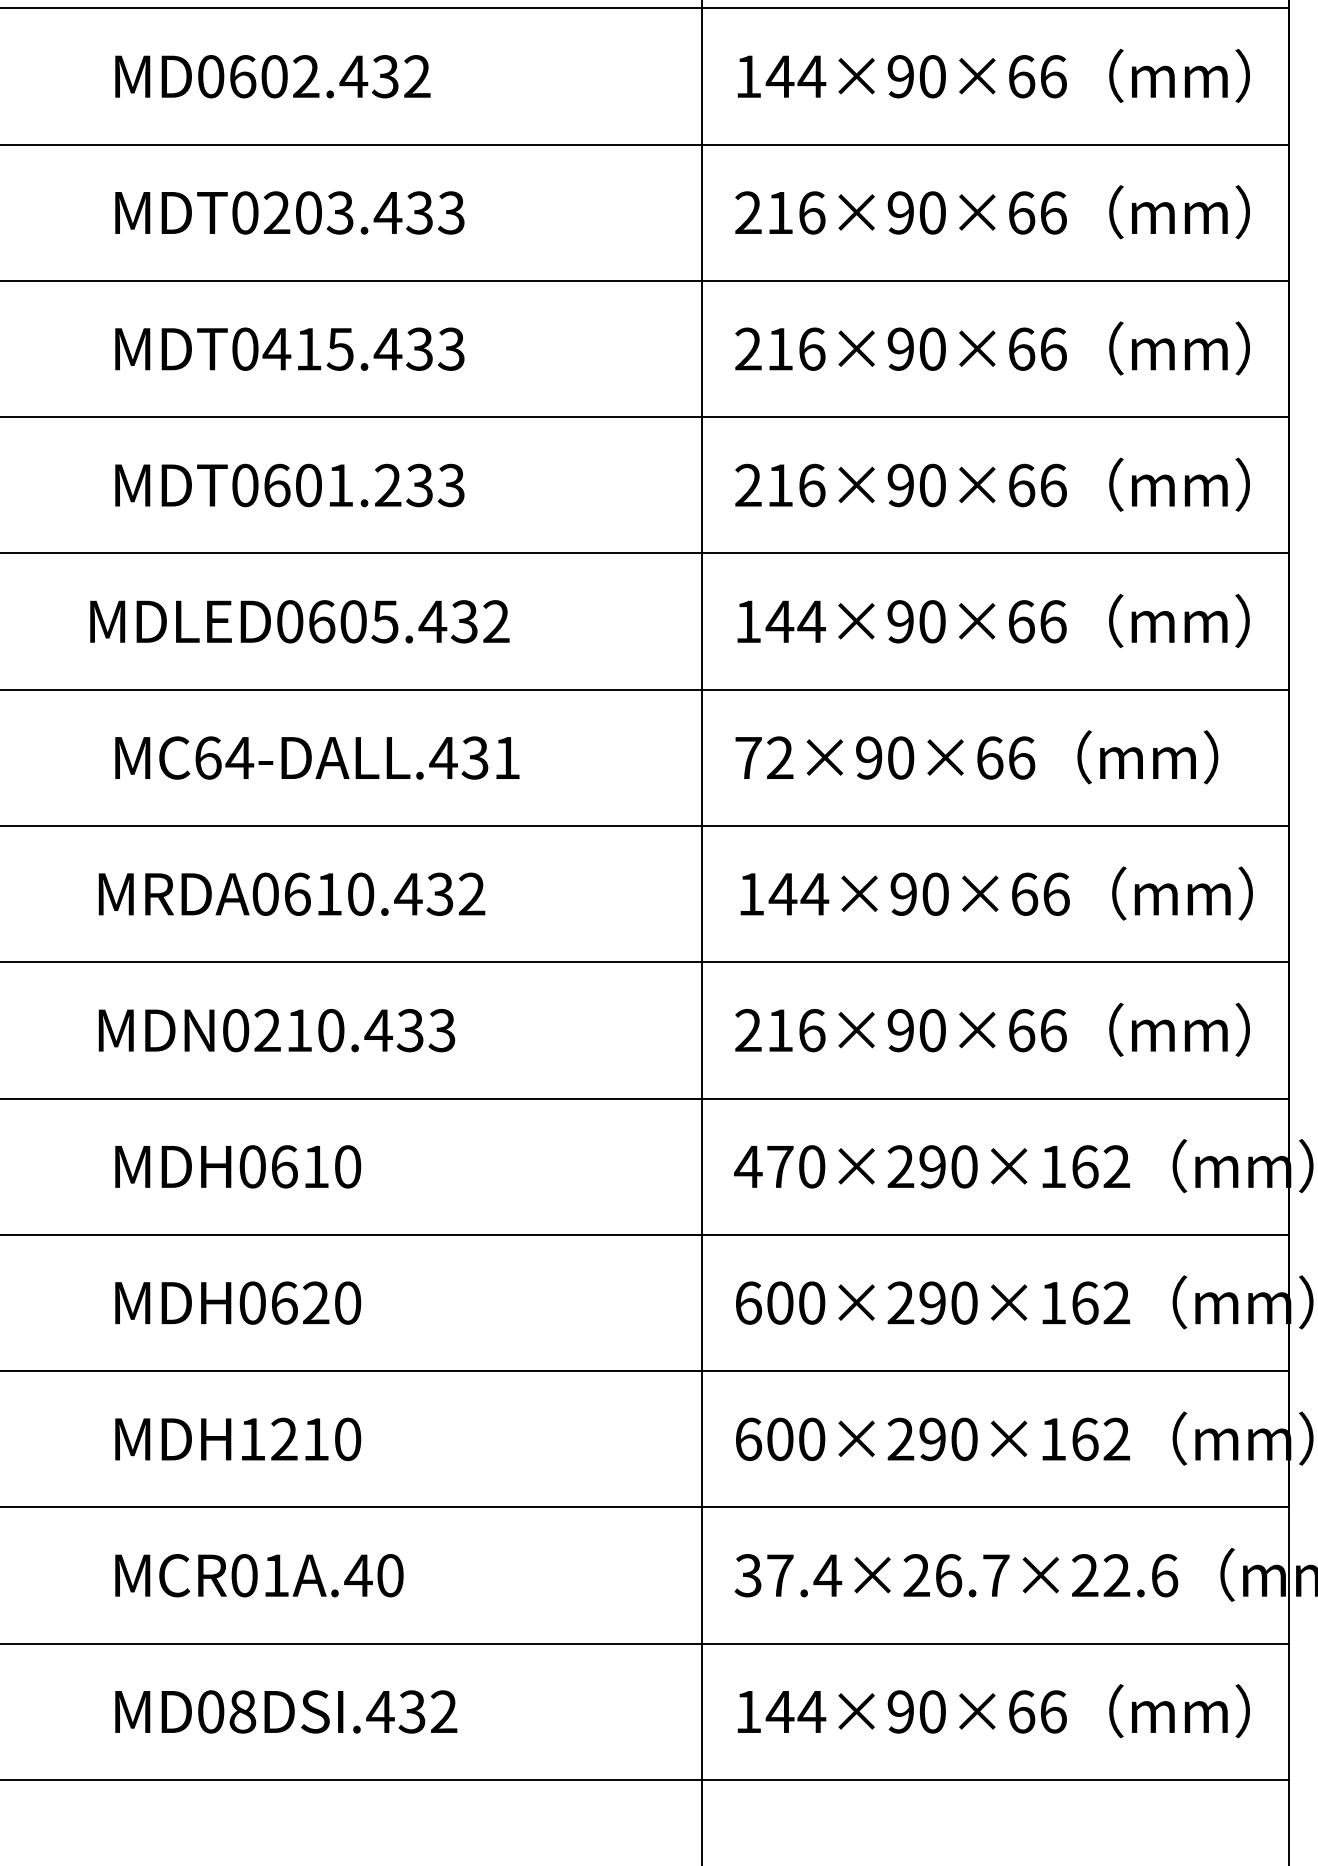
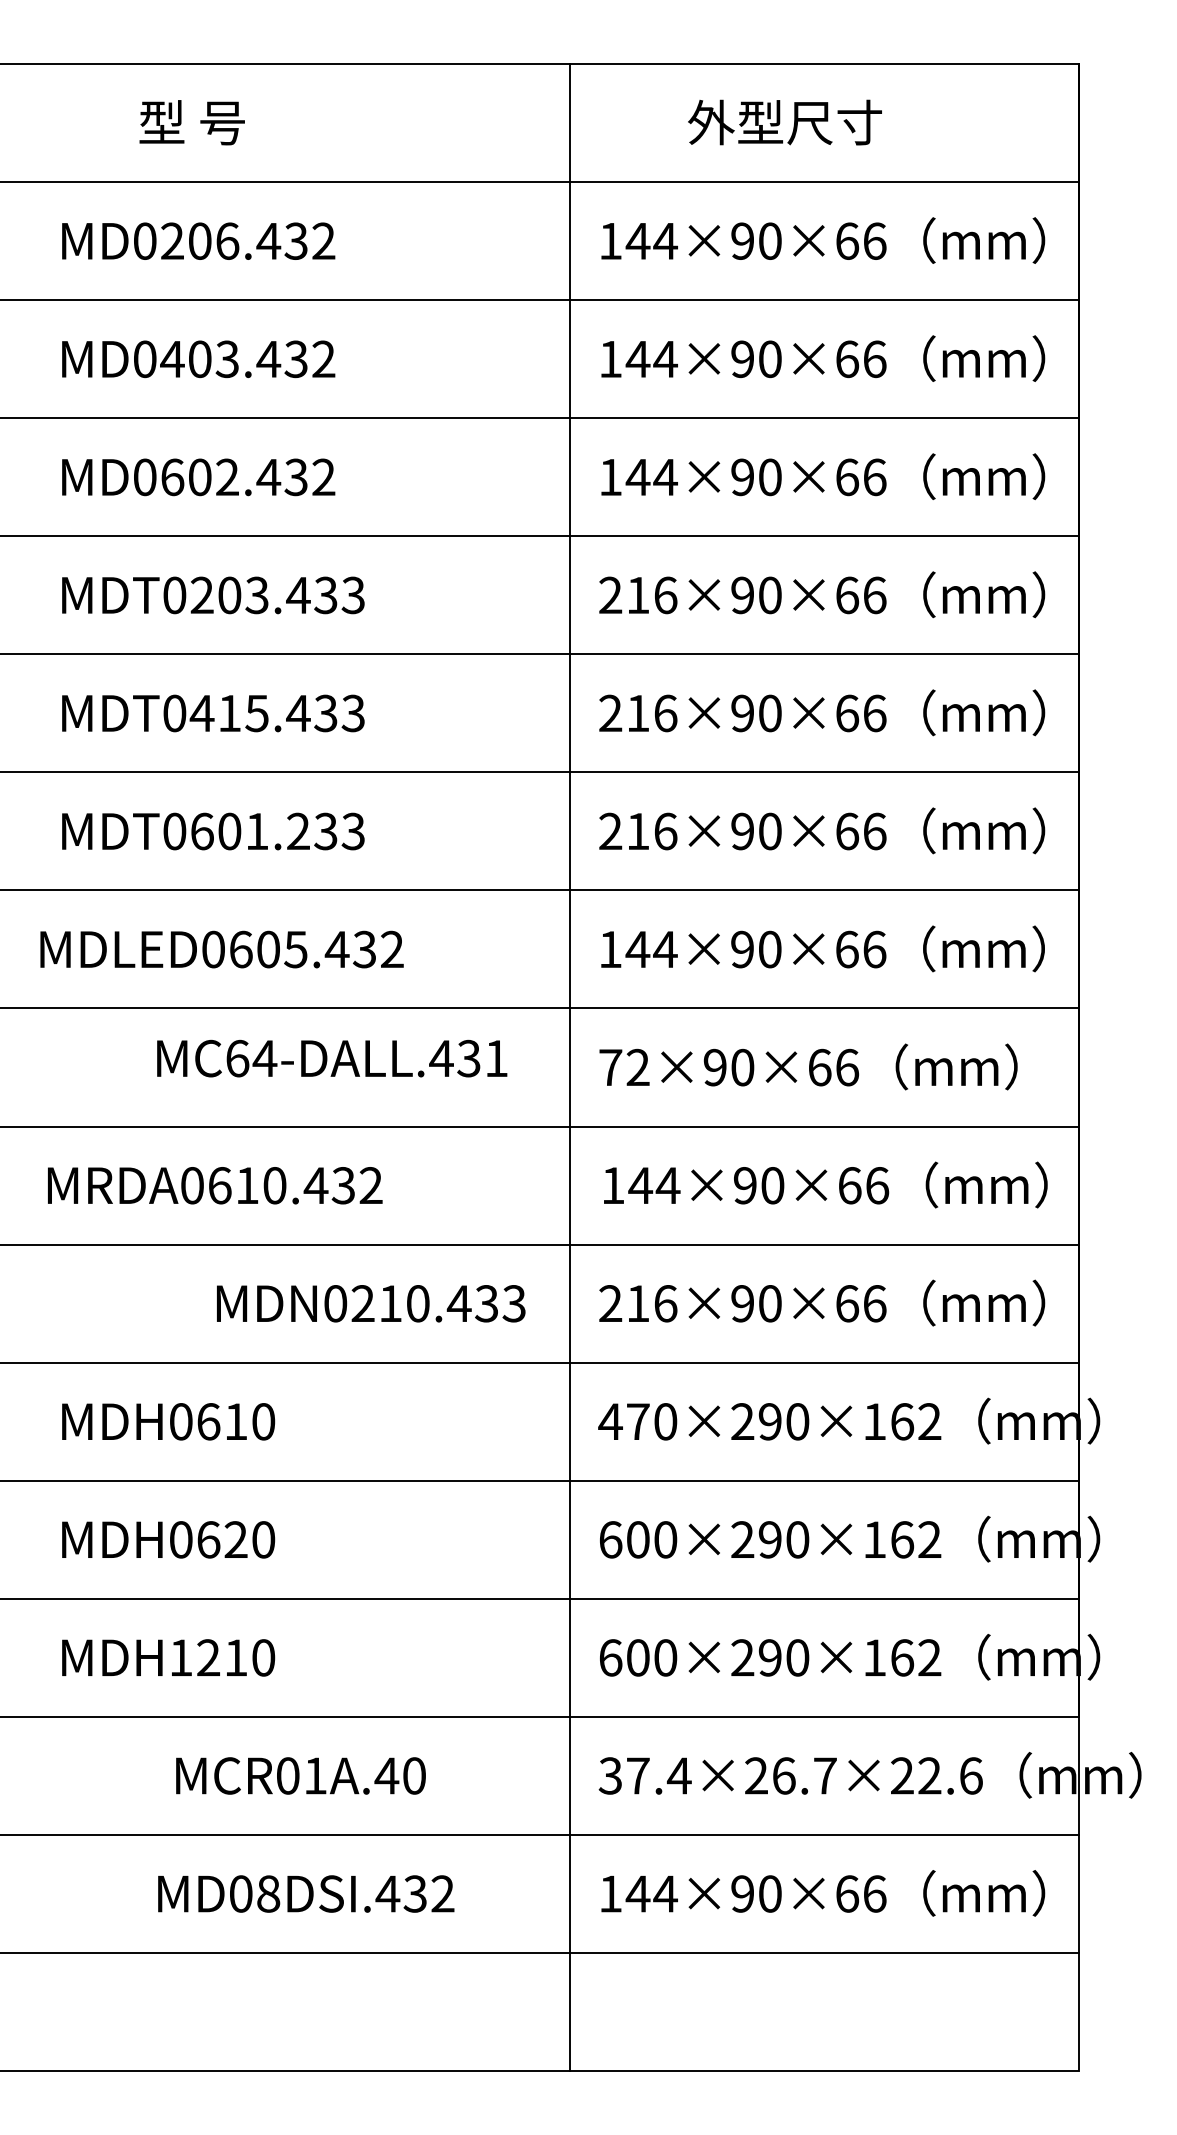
text: (317, 757) -> (332, 1058), moved
text: (277, 1030) -> (371, 1303), moved
text: (258, 1575) -> (300, 1775), moved
text: (286, 1711) -> (306, 1893), moved

